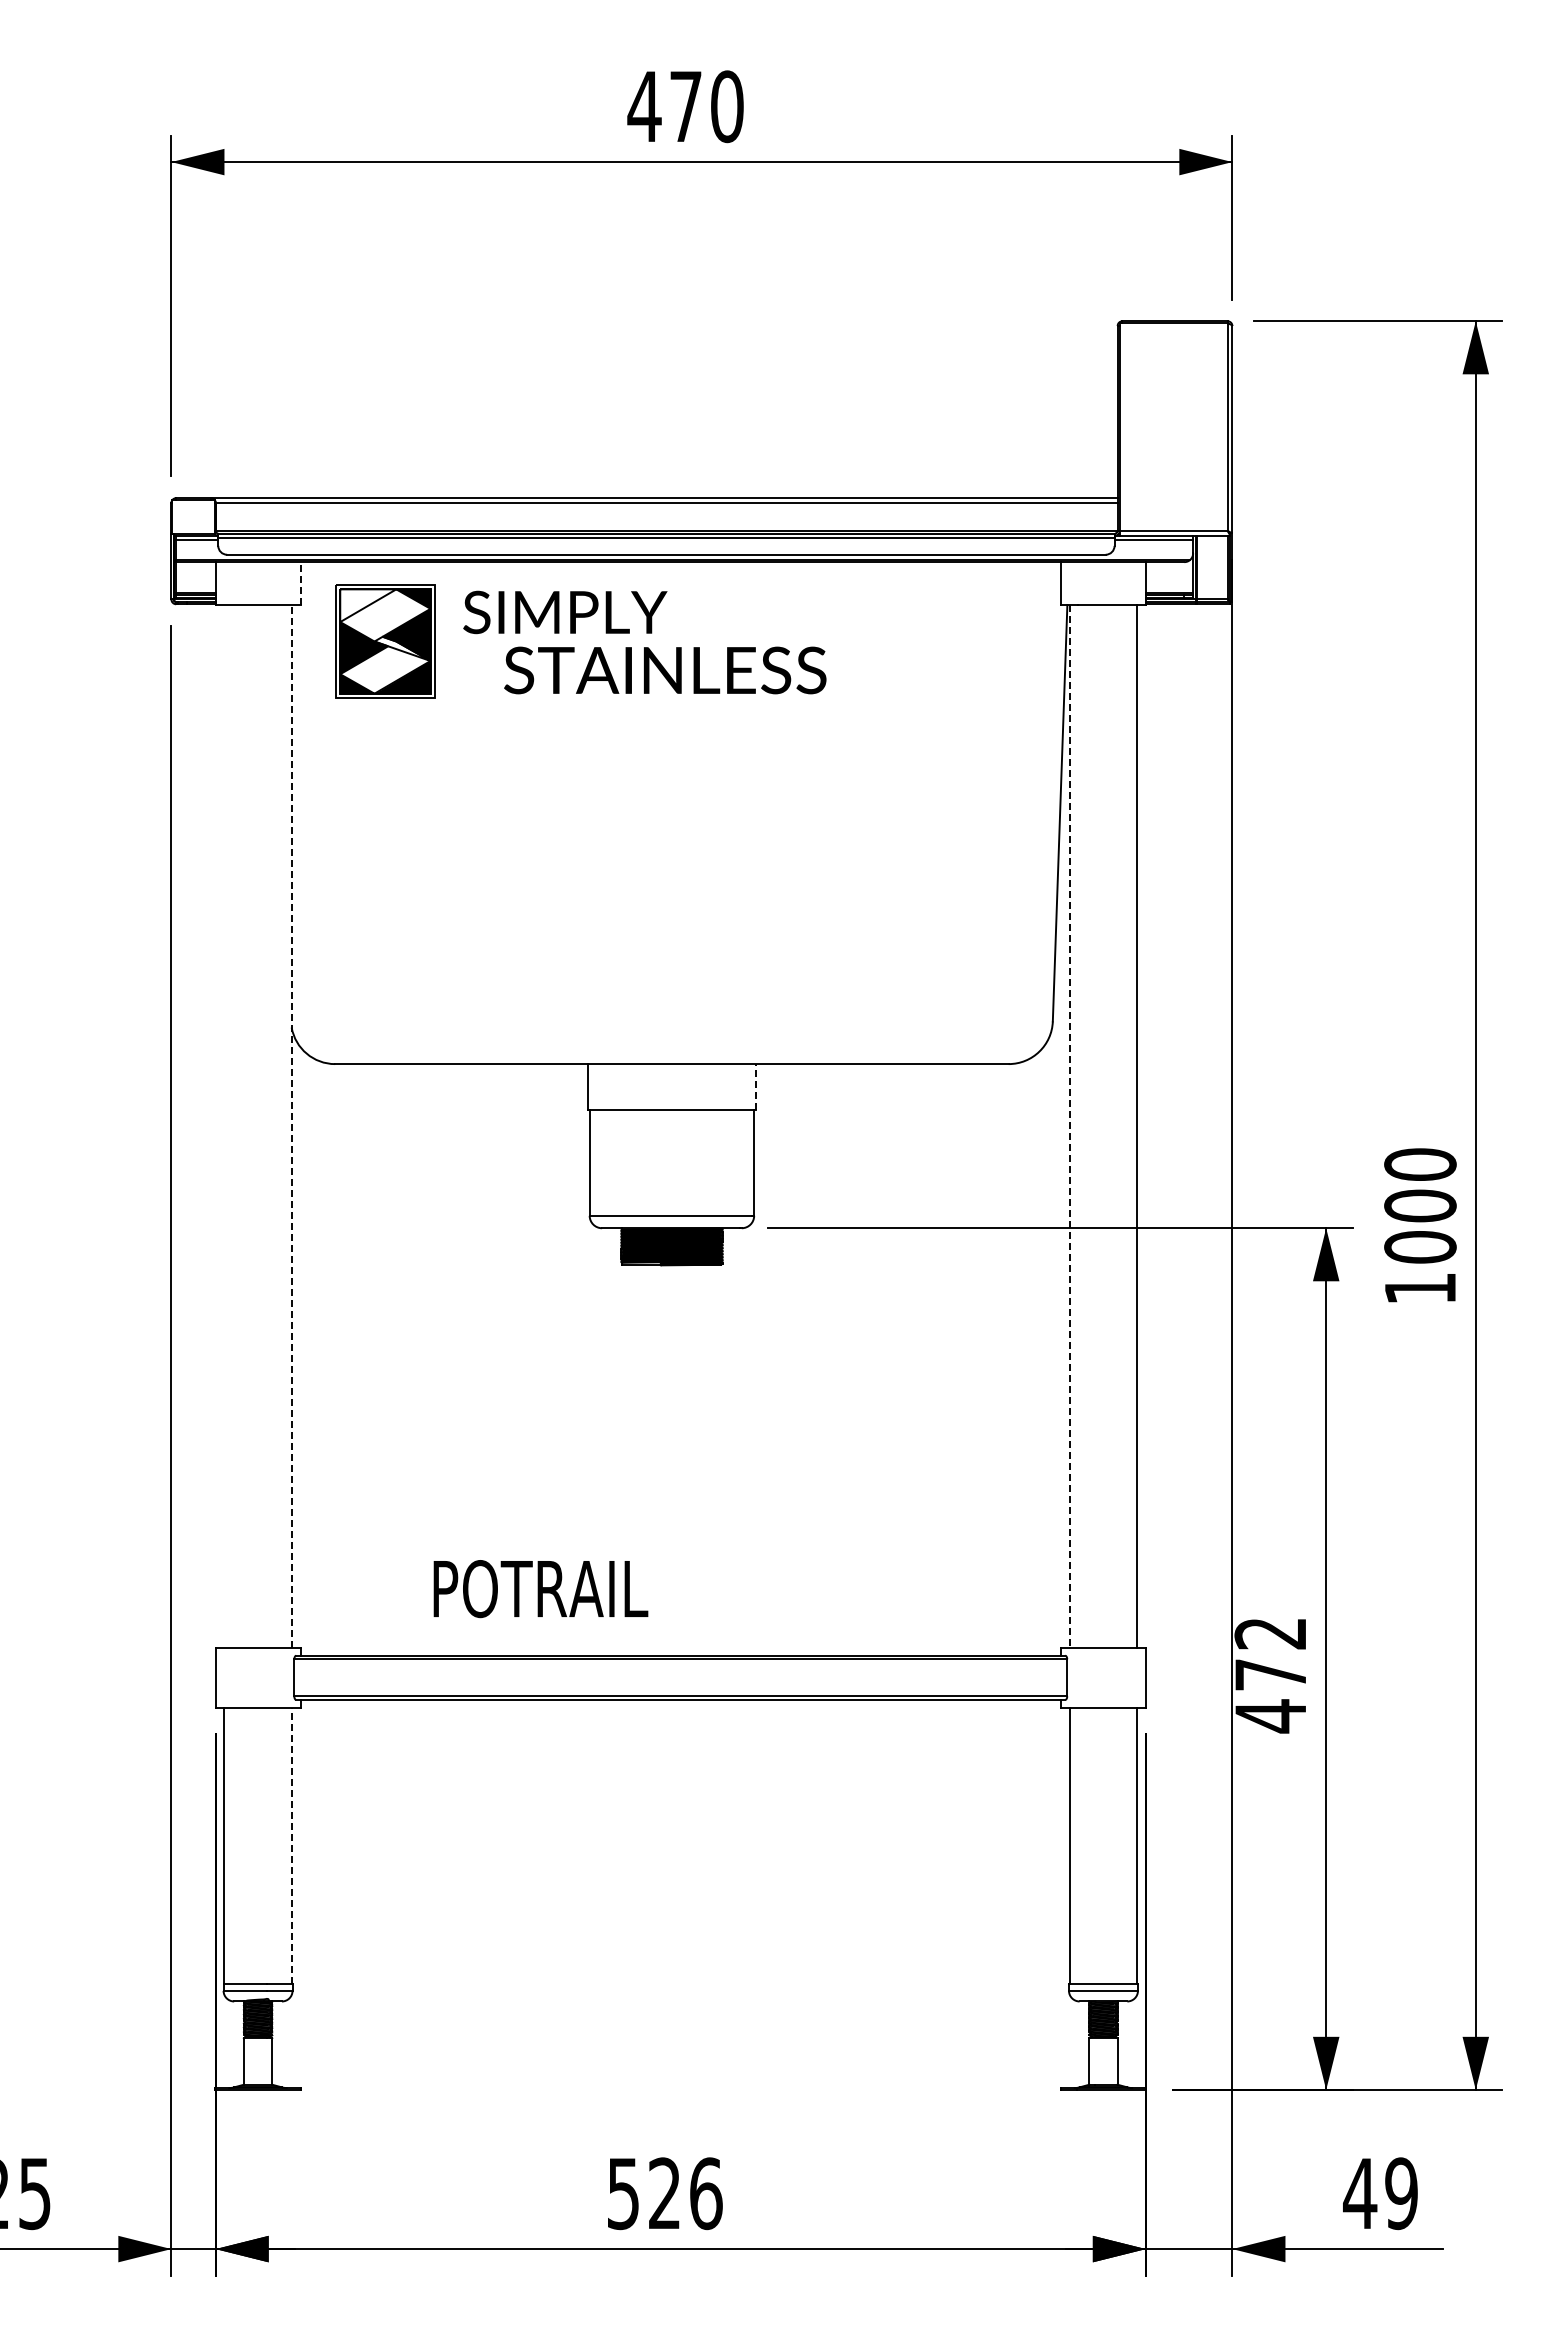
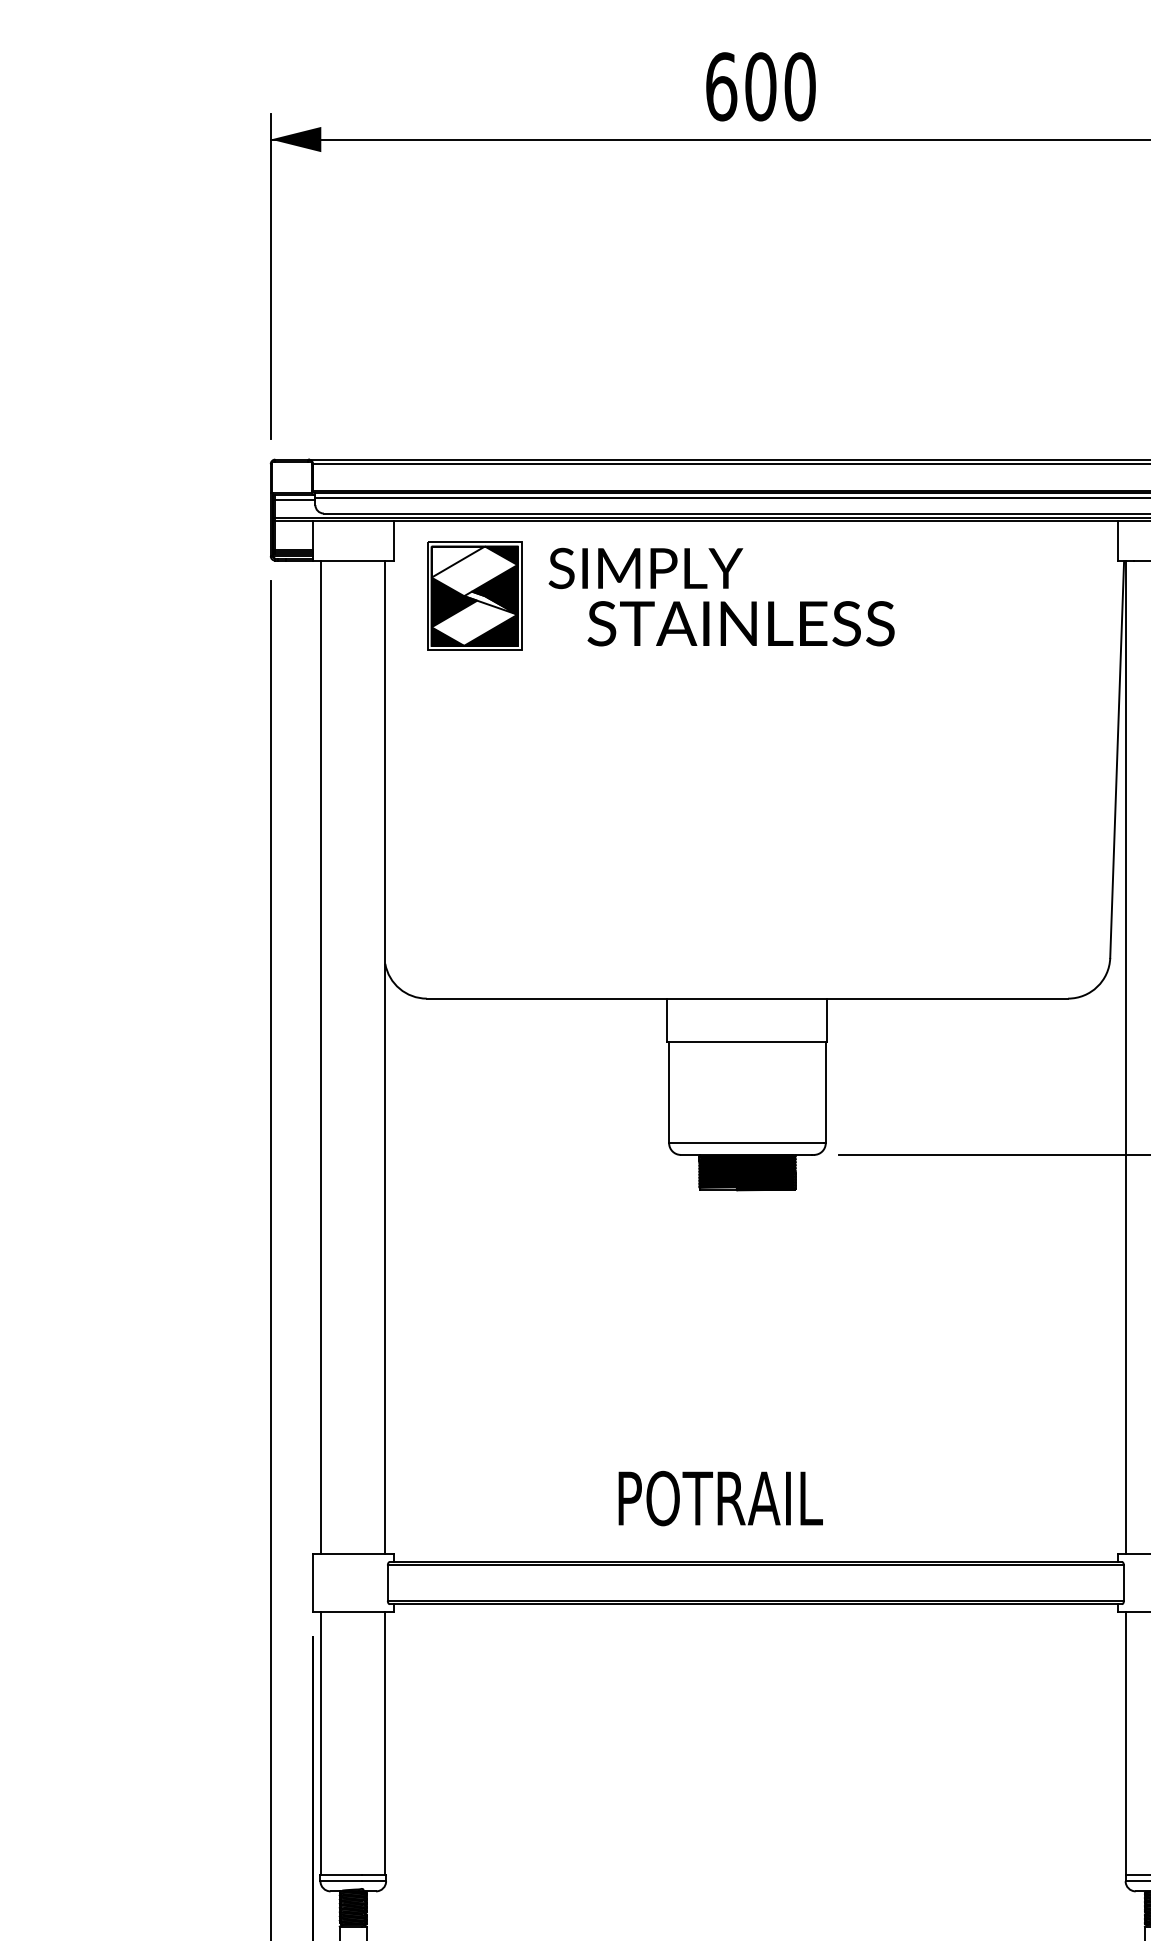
text: (664, 106) -> (740, 86), 470 -> 600
line: (300, 583) -> (393, 540), dashed -> solid
line: (755, 1086) -> (827, 1019), dashed -> solid
line: (224, 1125) -> (321, 1057), added
line: (291, 1125) -> (385, 1057), dashed -> solid
line: (1069, 1126) -> (1126, 1058), dashed -> solid
text: (540, 1589) -> (720, 1499), moved
line: (291, 1845) -> (385, 1742), dashed -> solid

